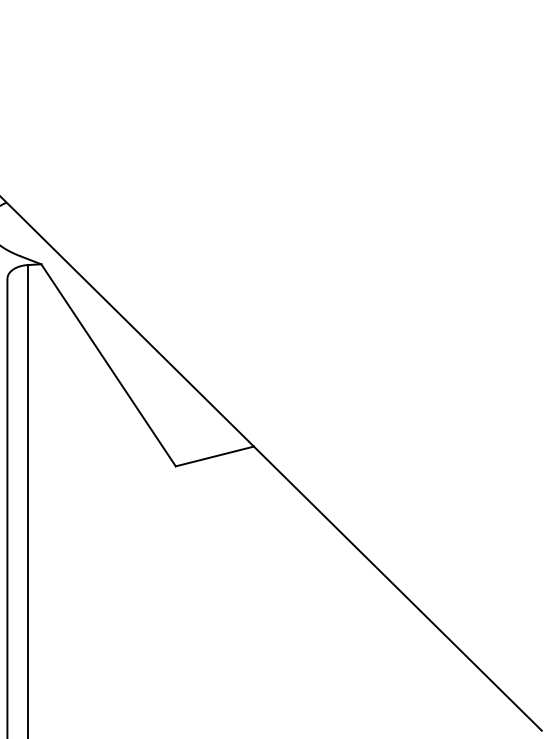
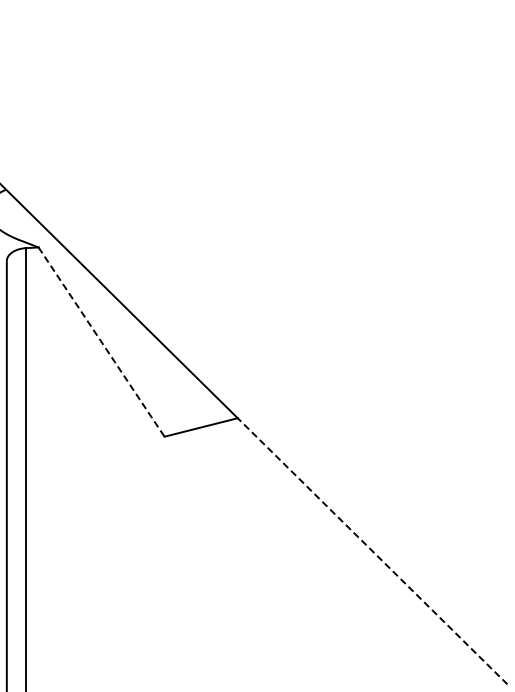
line: (108, 365) -> (101, 342), solid -> dashed
line: (397, 587) -> (372, 550), solid -> dashed

